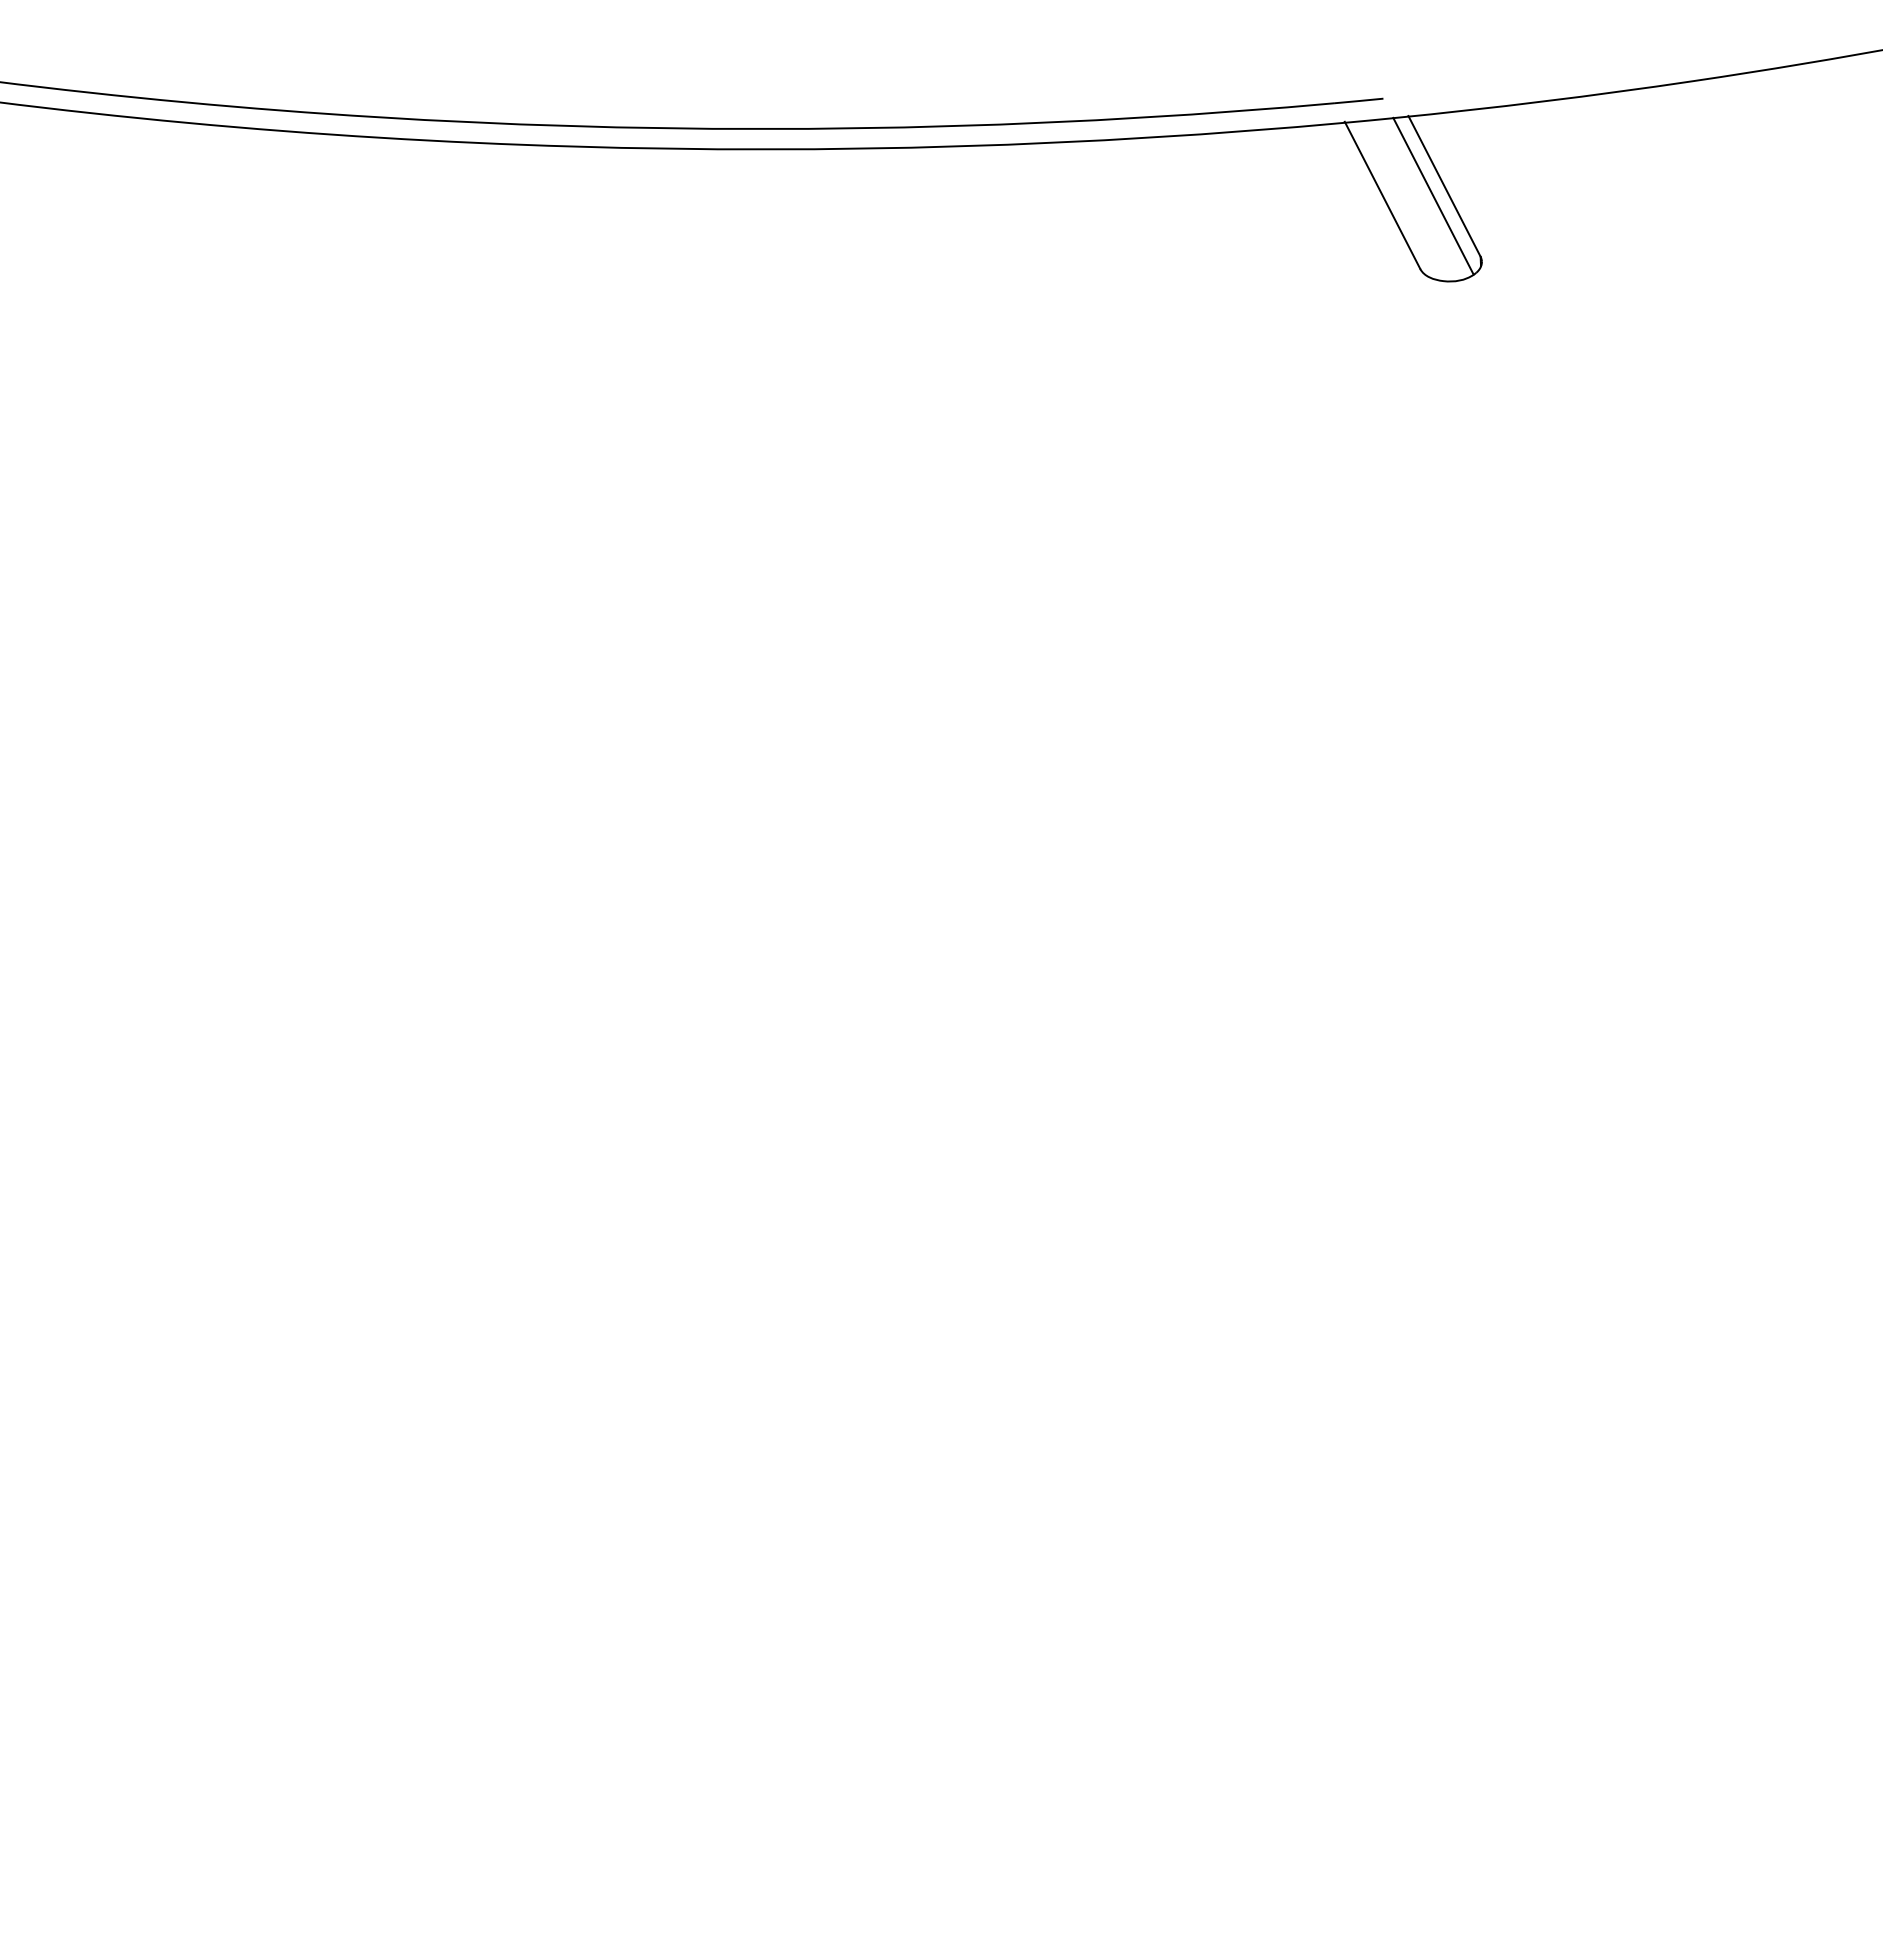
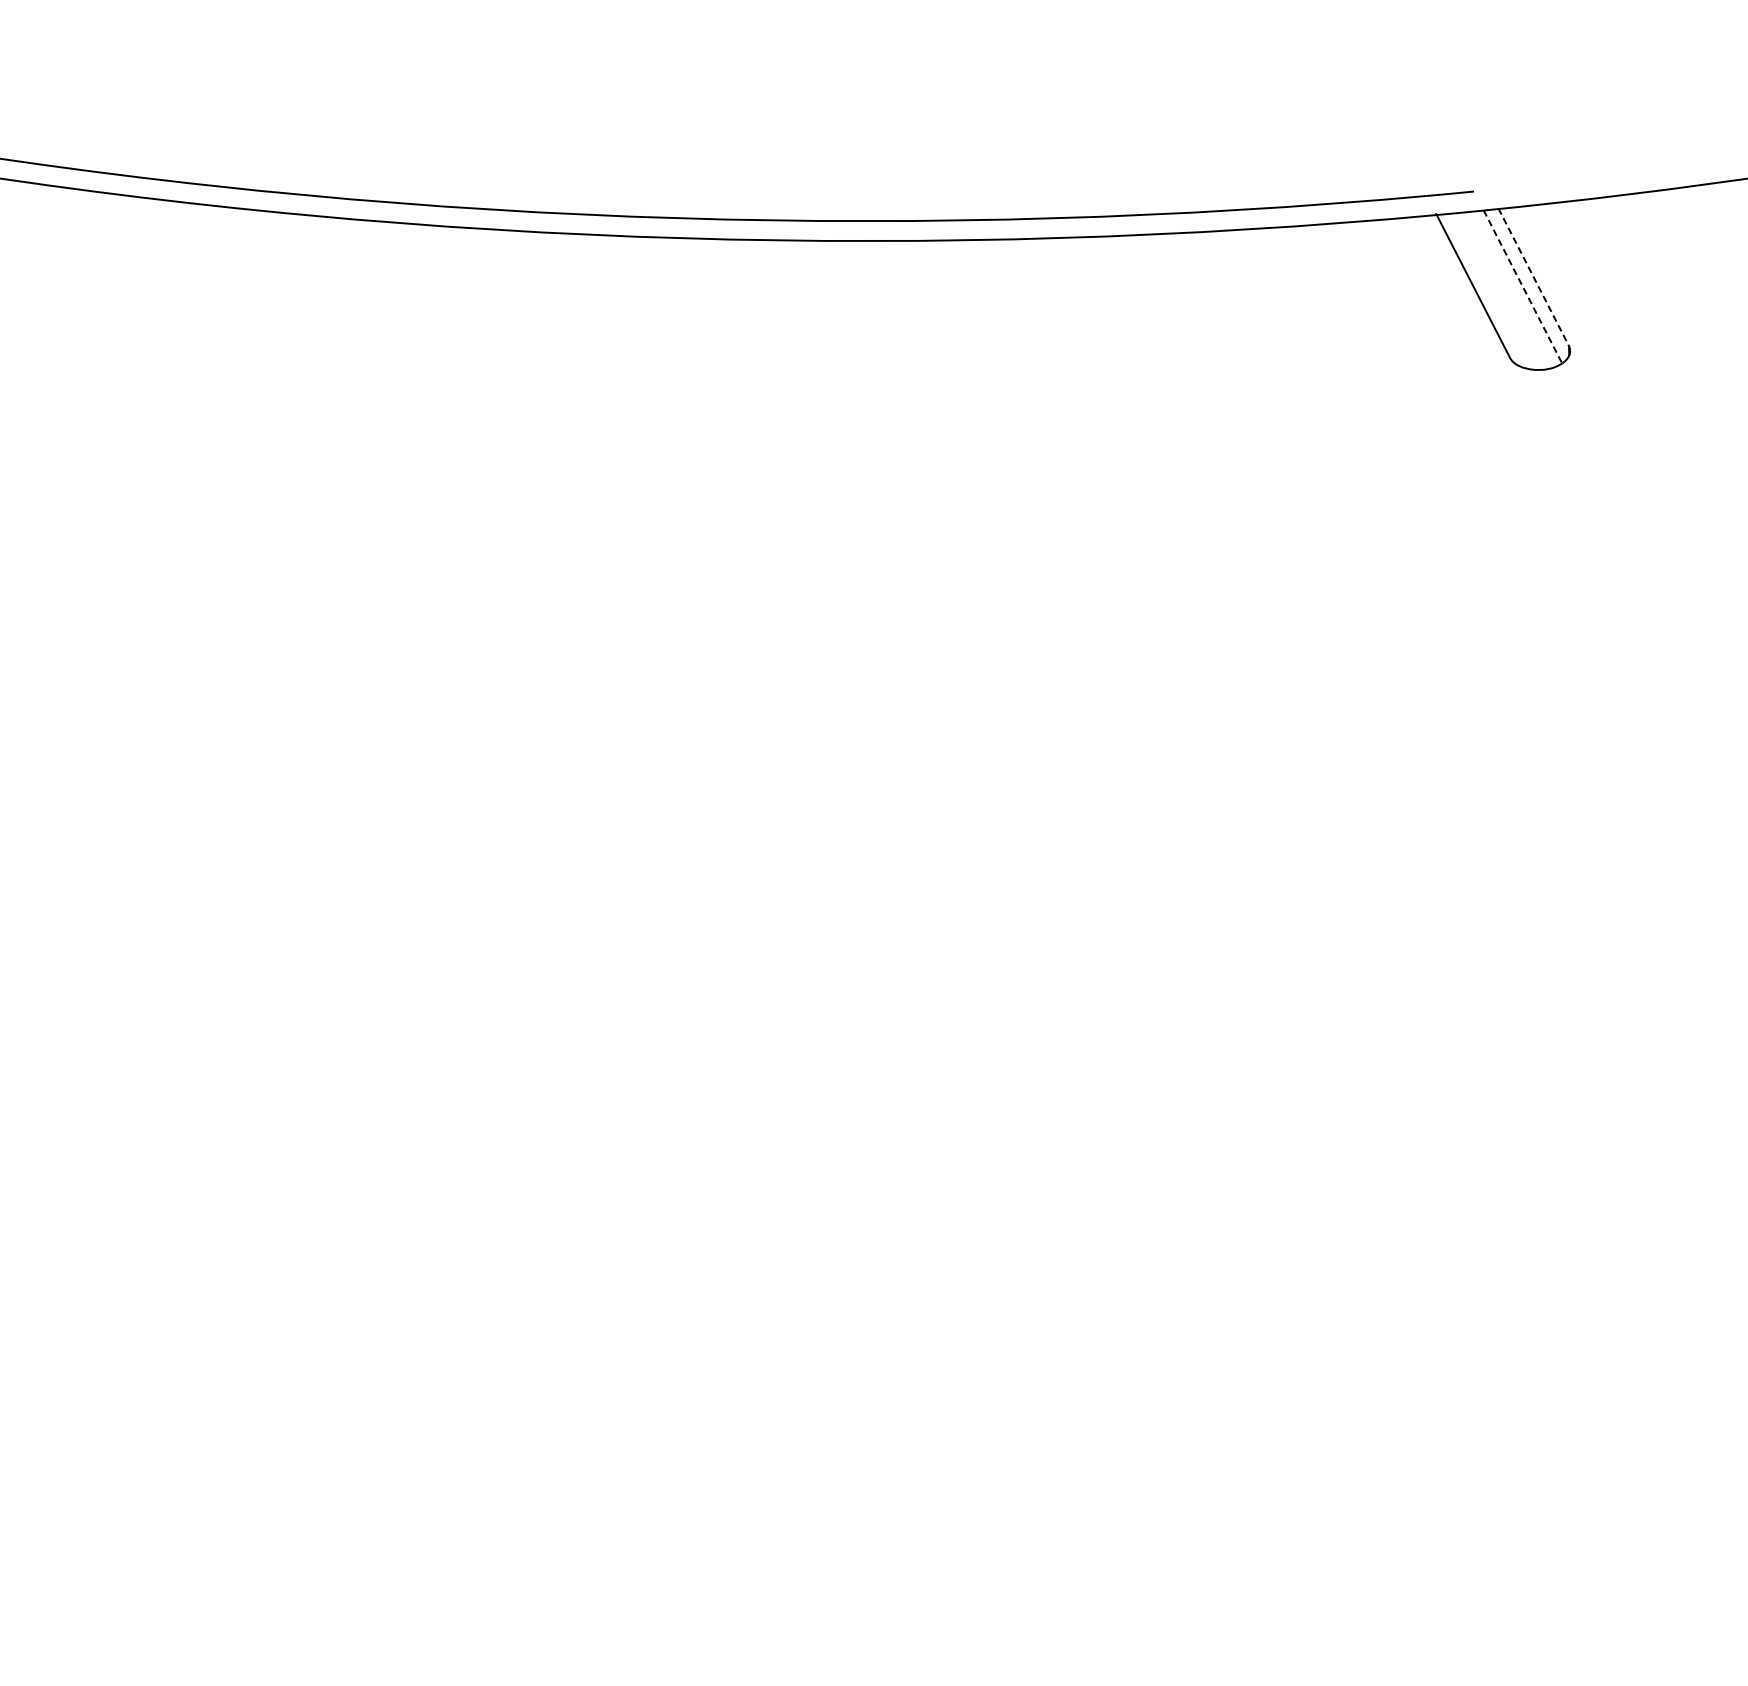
line: (1444, 186) -> (1533, 277), solid -> dashed
line: (1433, 196) -> (1522, 287), solid -> dashed

